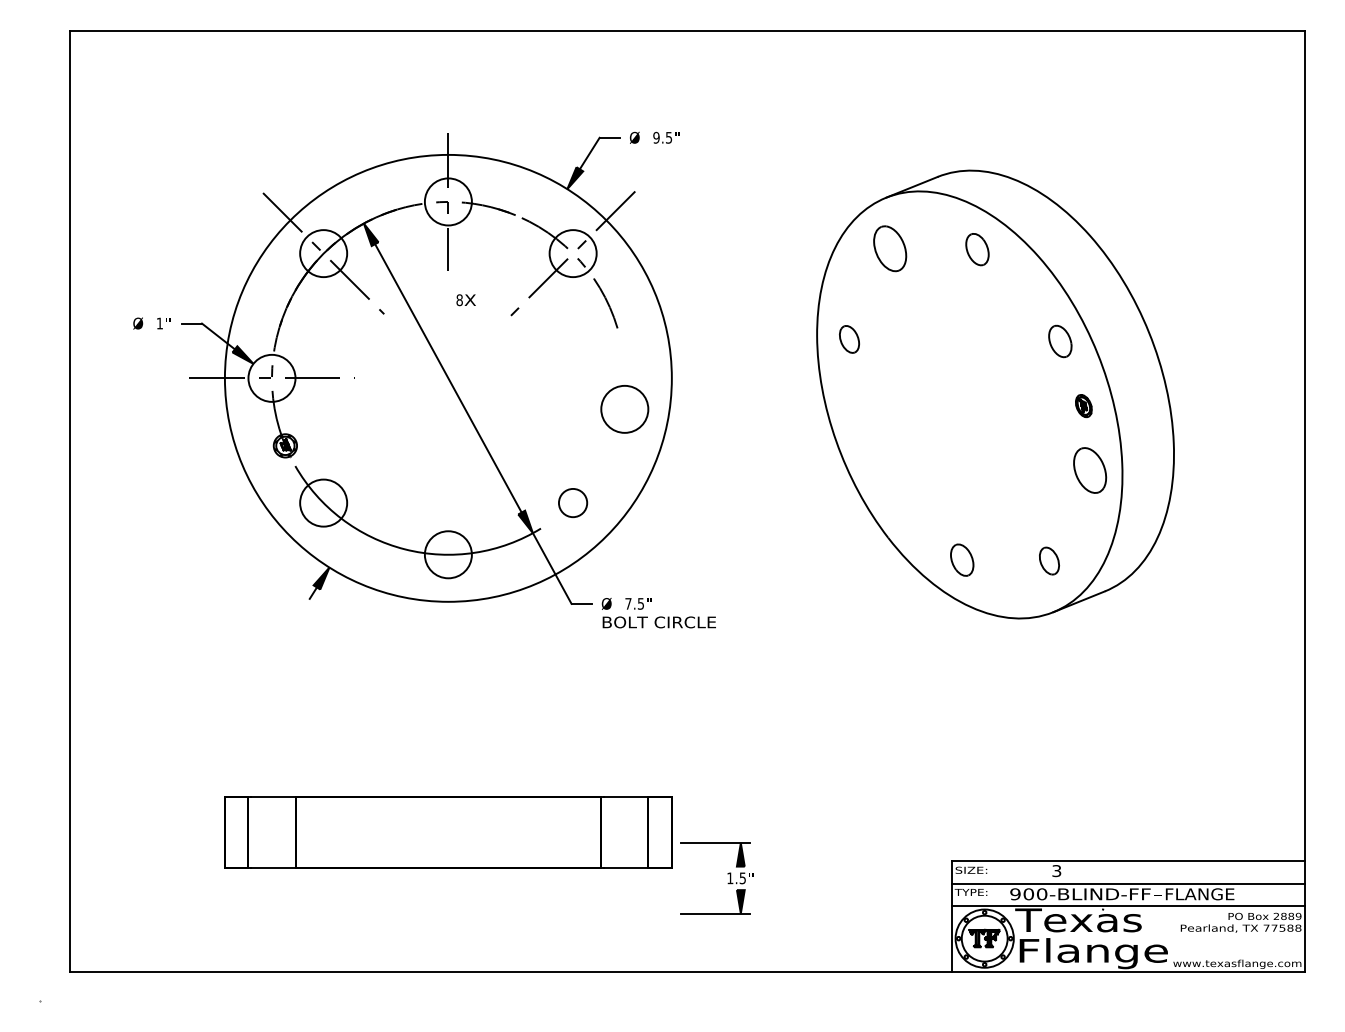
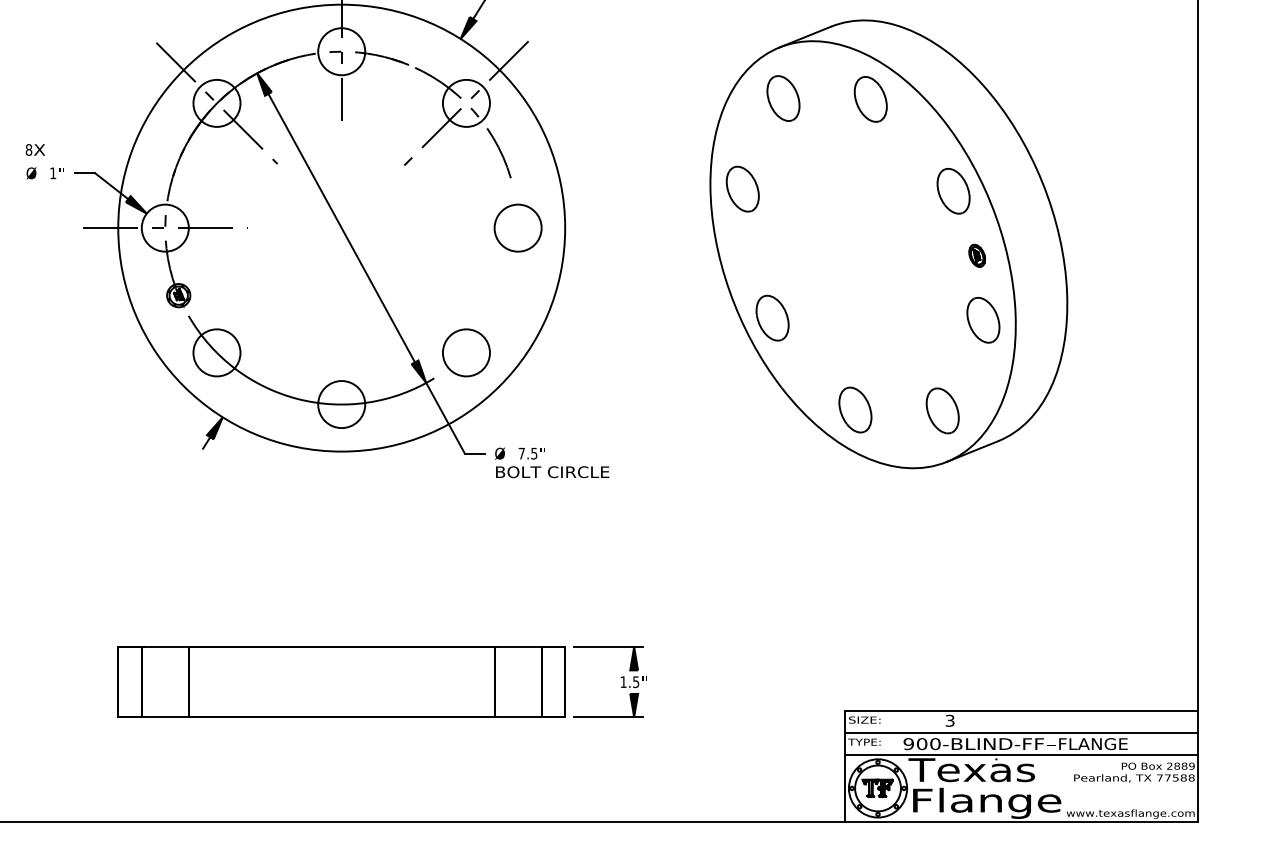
part: (977, 249) -> (870, 99), size x1.43
text: (465, 300) -> (34, 150), moved
part: (849, 339) -> (742, 189), size x1.67
part: (1060, 341) -> (953, 191), size x1.43
circle: (624, 409) -> (517, 228), moved
part: (879, 468) -> (772, 318), added
circle: (572, 502) -> (465, 352), size x1.67
part: (962, 559) -> (855, 409), size x1.43
part: (1049, 560) -> (942, 410), size x1.67
part: (727, 874) -> (620, 678), moved

